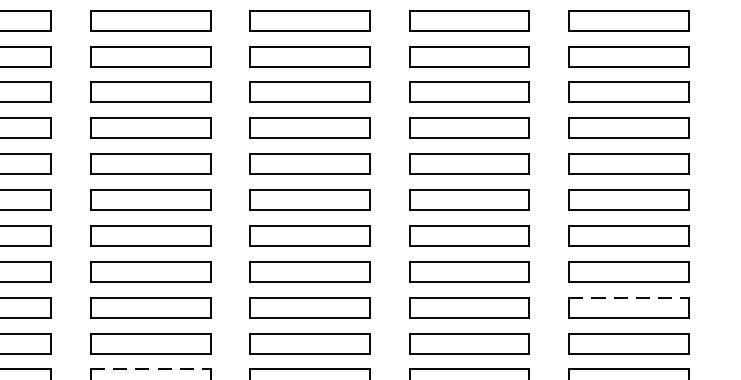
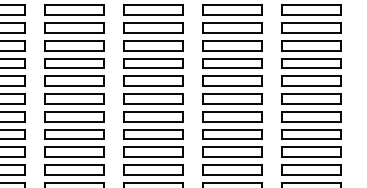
line: (628, 298) -> (311, 147), dashed -> solid
line: (150, 368) -> (74, 182), dashed -> solid

